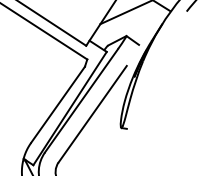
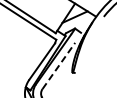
line: (94, 113) -> (59, 65), solid -> dashed

